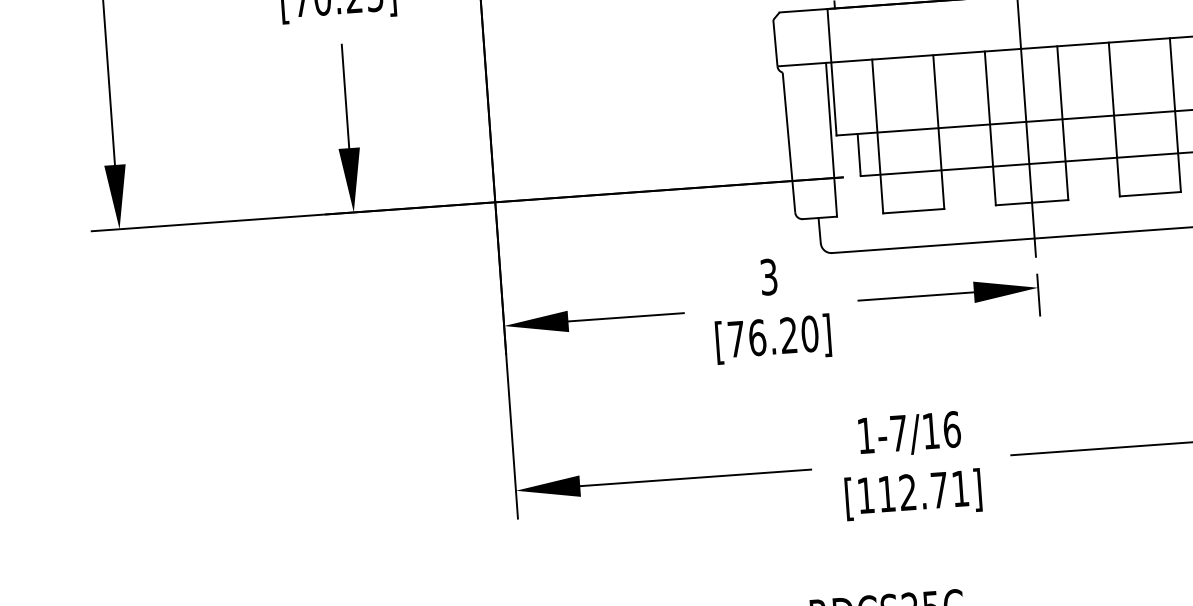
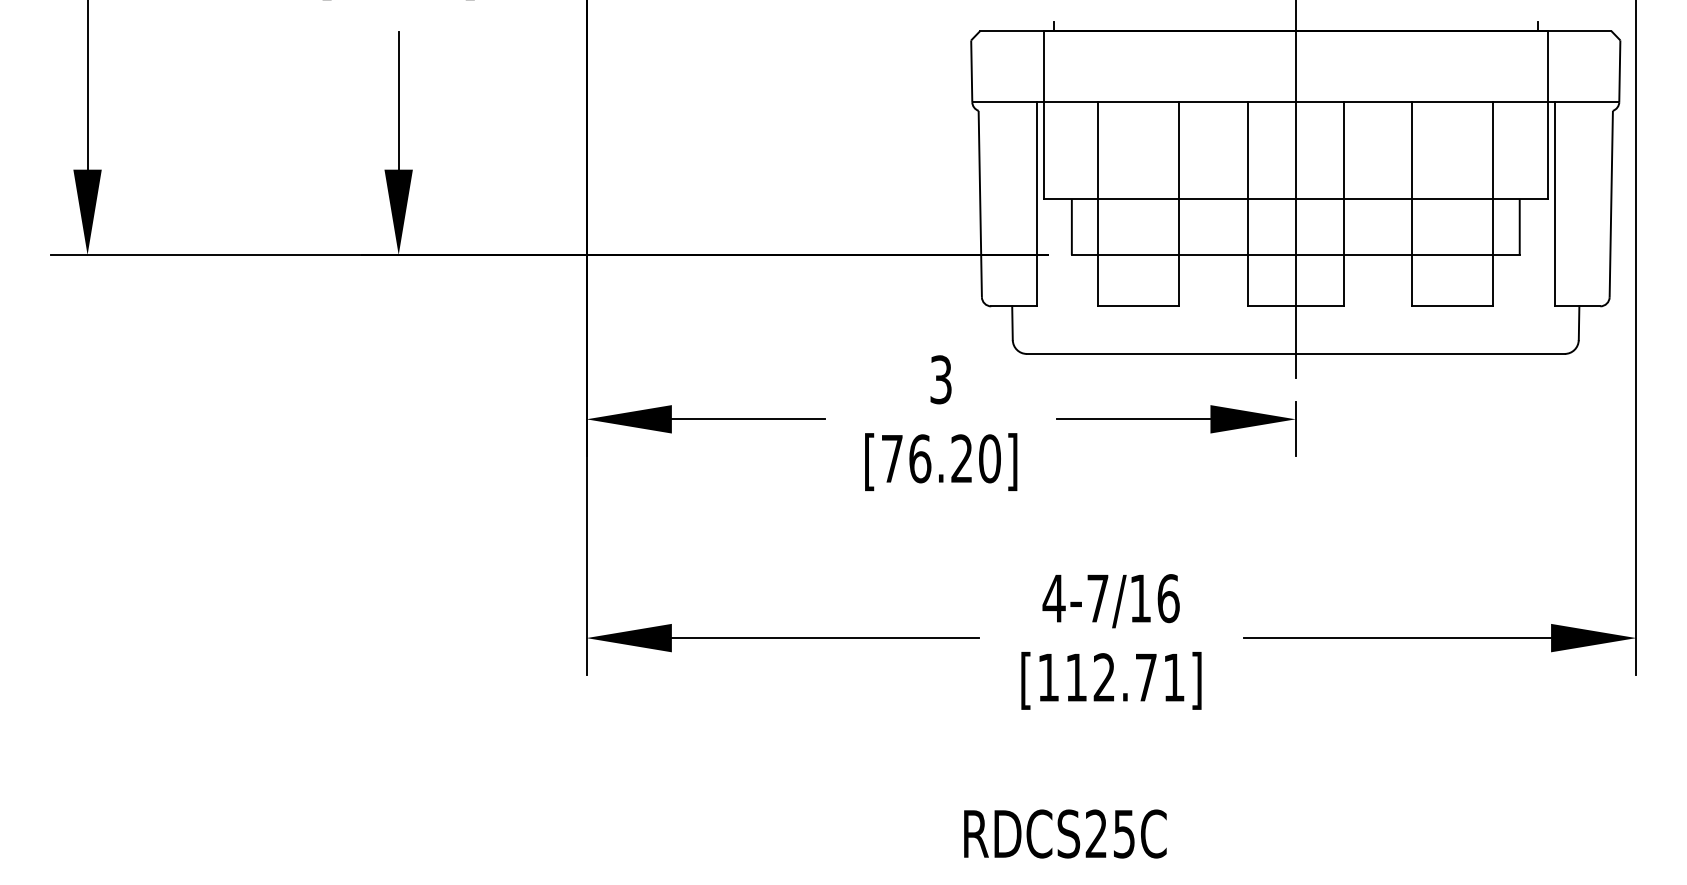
text: (865, 435) -> (1053, 598), 1-7/16 -> 4-7/16

